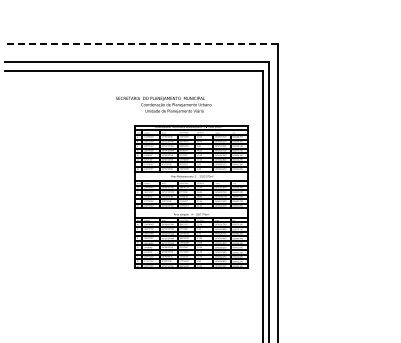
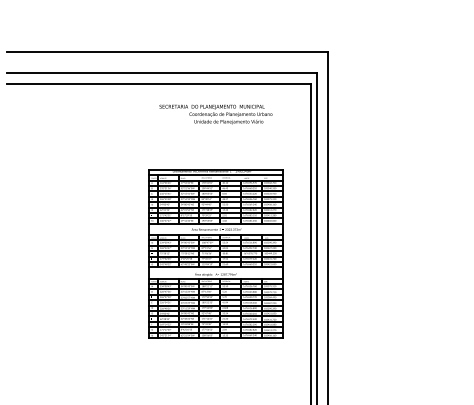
line: (141, 43) -> (167, 51), dashed -> solid
text: (163, 104) -> (215, 113), moved
part: (191, 196) -> (215, 253), moved

